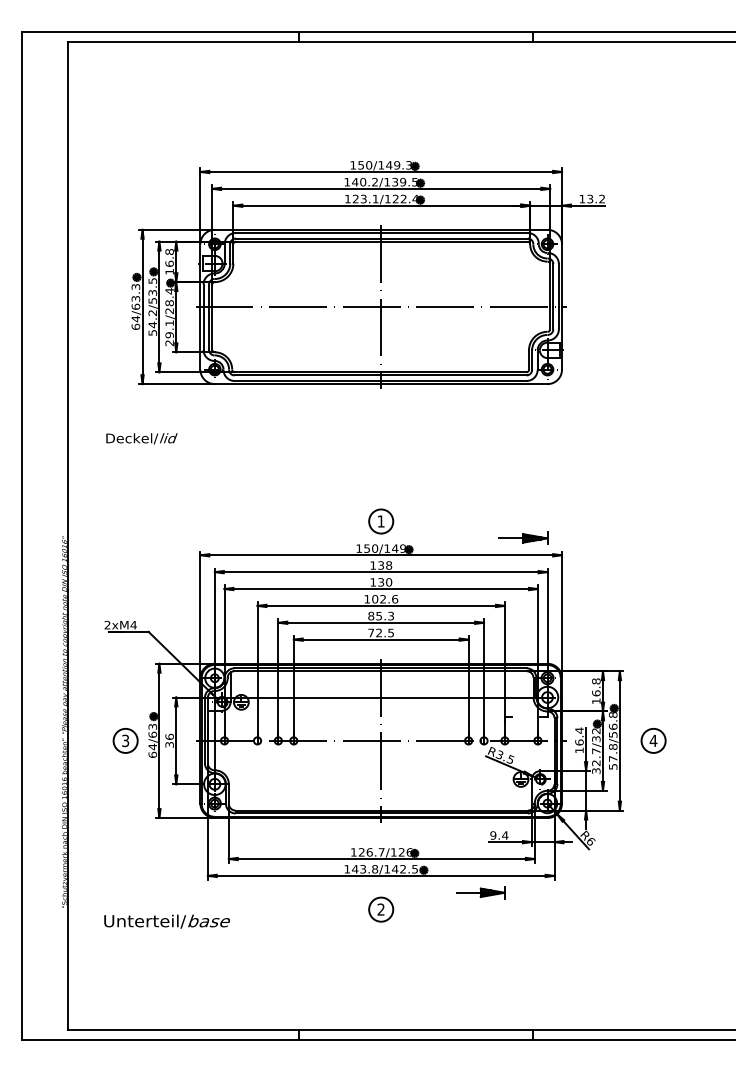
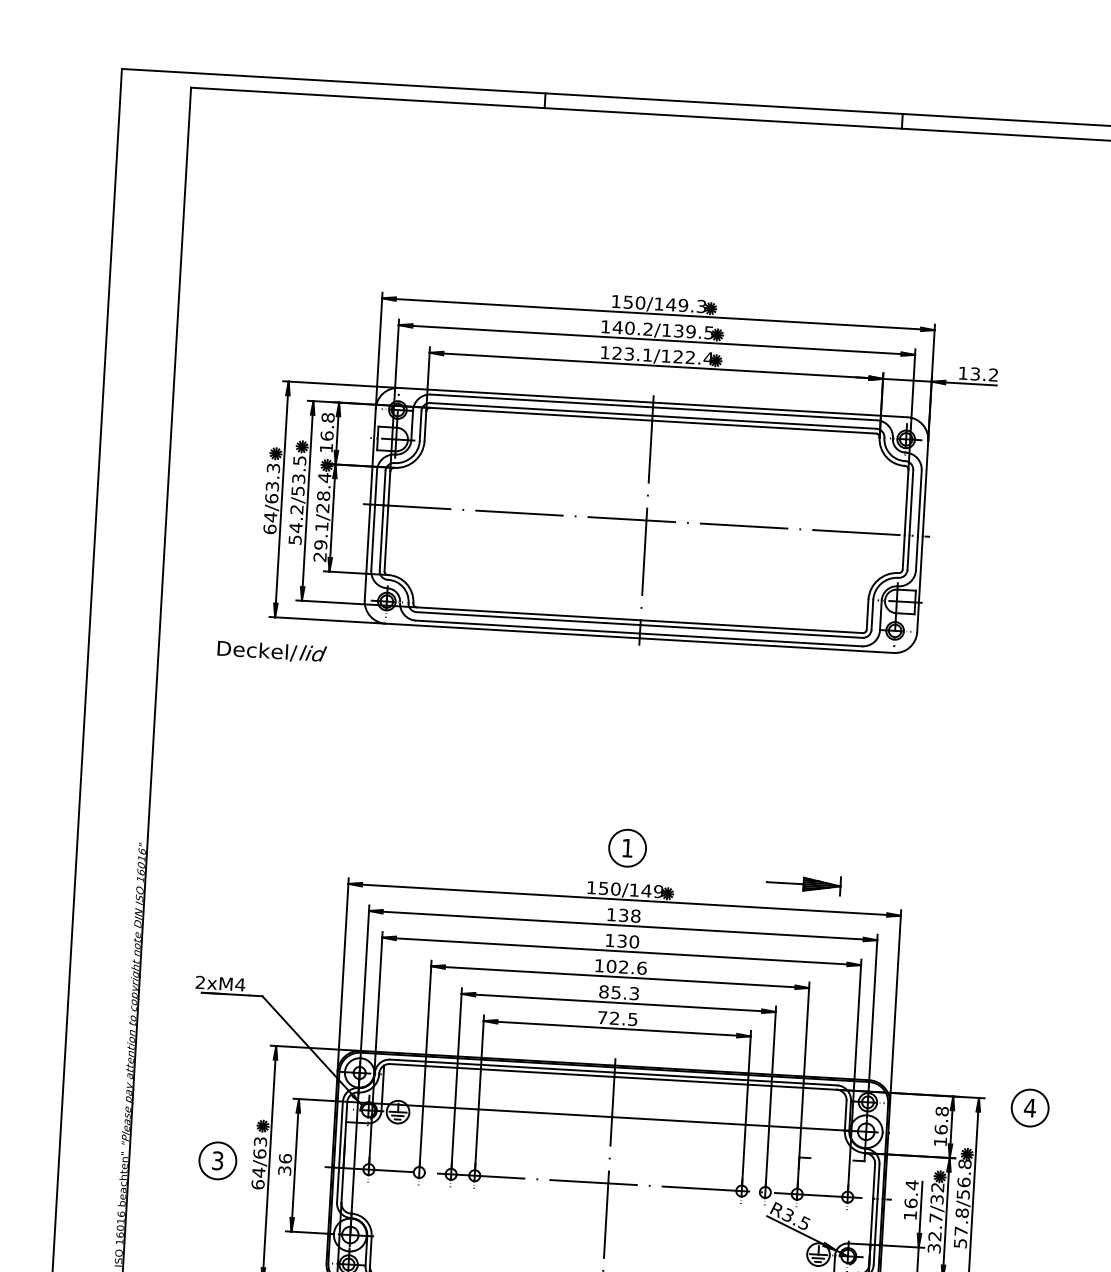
text: (141, 438) -> (271, 651), moved
part: (523, 537) -> (803, 882), moved
part: (653, 740) -> (1030, 1107), moved

